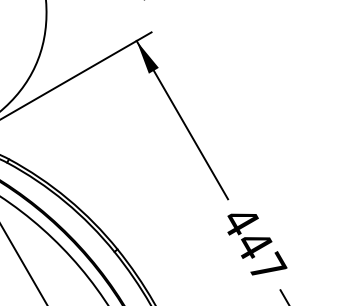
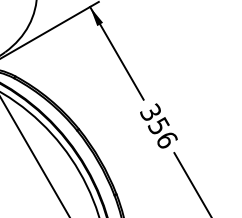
text: (255, 243) -> (159, 125), 447 -> 356

